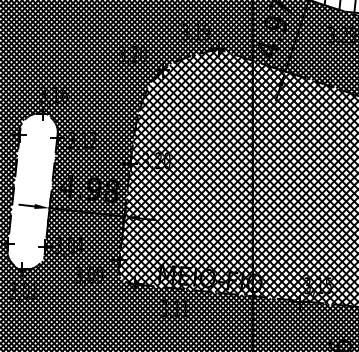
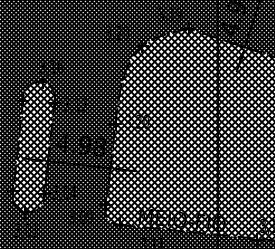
hatch: (32, 191) -> (33, 147), added

